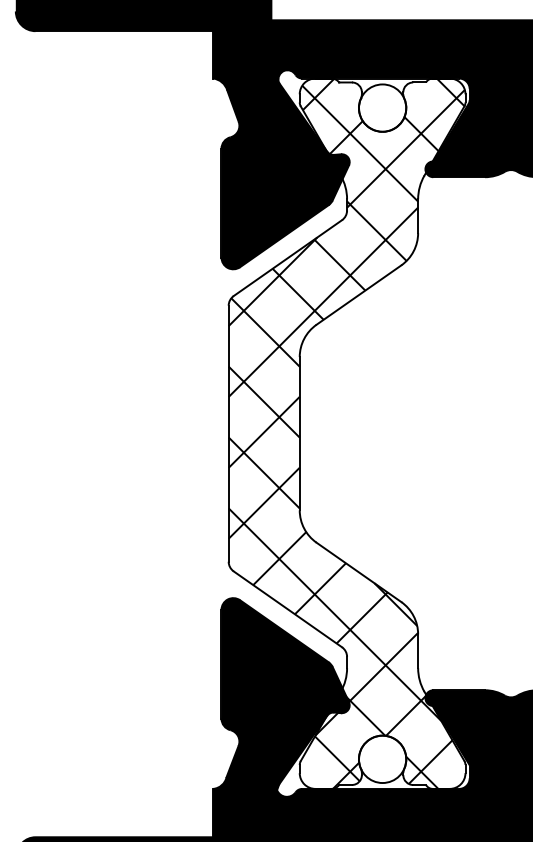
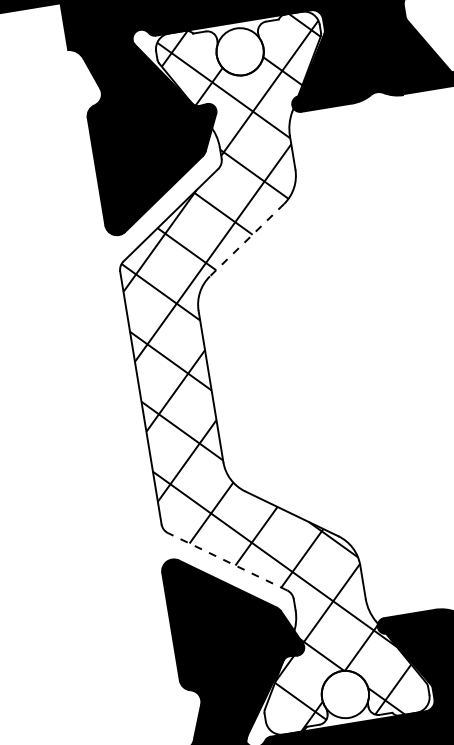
line: (358, 295) -> (246, 240), solid -> dashed
line: (287, 609) -> (227, 562), solid -> dashed

